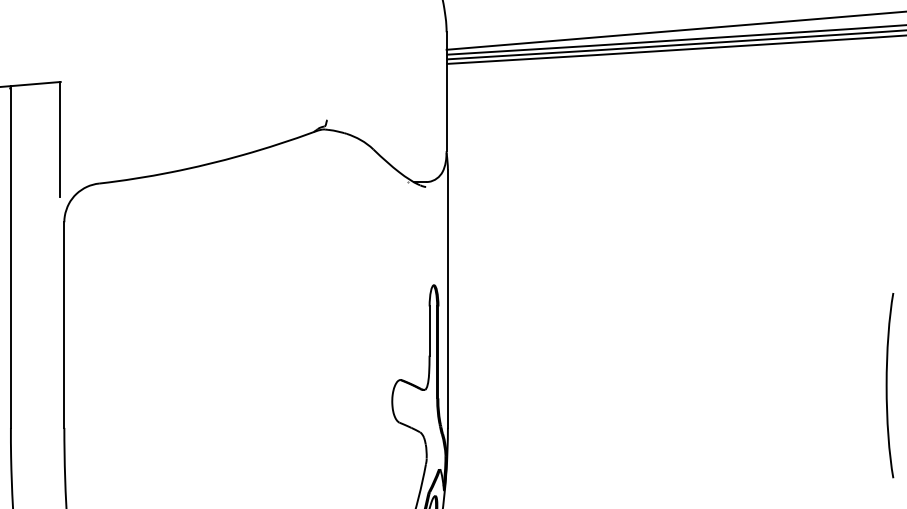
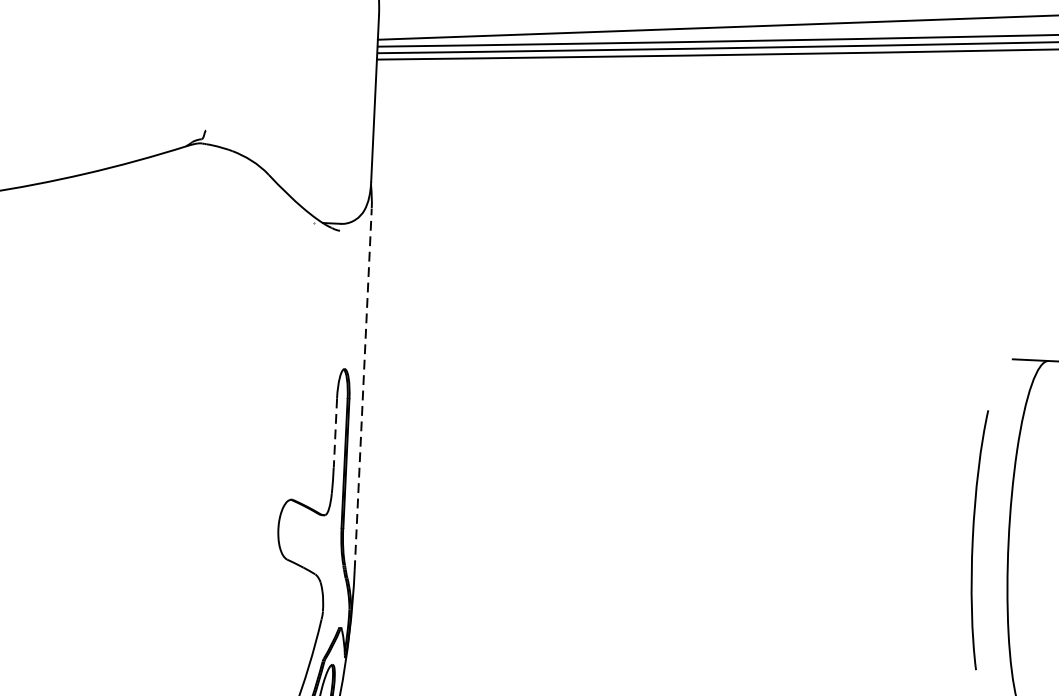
line: (447, 299) -> (362, 389), solid -> dashed
line: (429, 331) -> (335, 433), solid -> dashed

